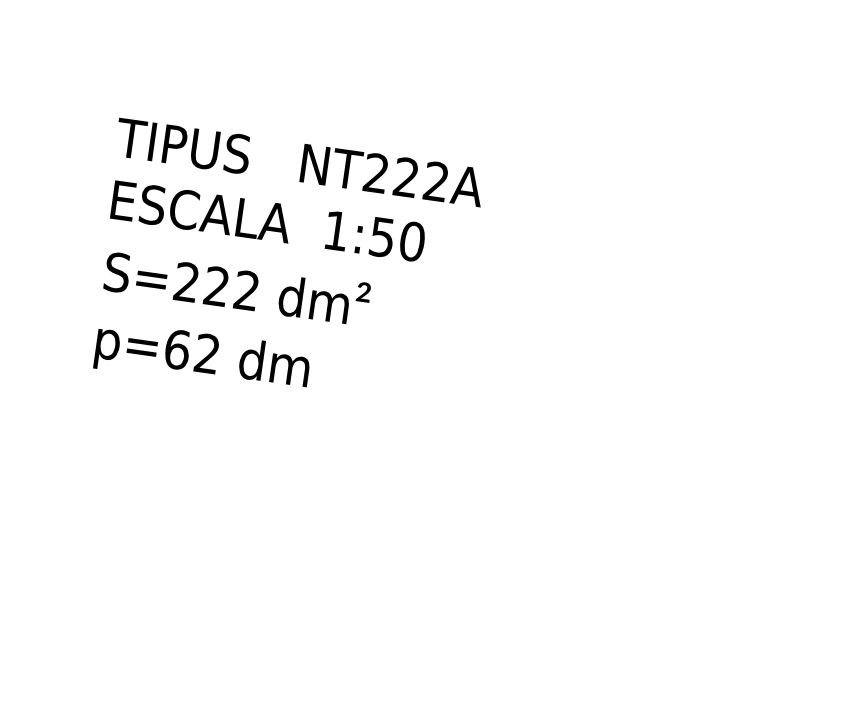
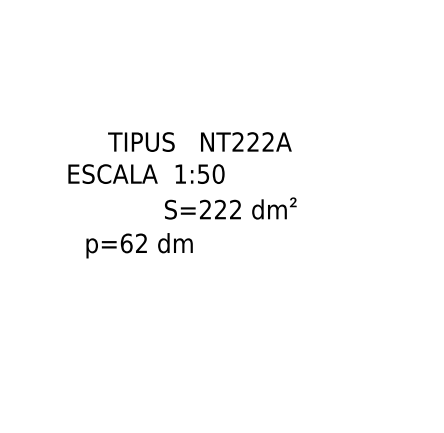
text: (299, 161) -> (199, 141), moved
text: (268, 220) -> (146, 173), moved
text: (236, 286) -> (230, 208), moved

